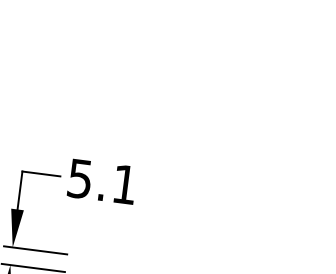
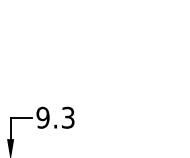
text: (102, 181) -> (55, 117), 5.1 -> 9.3

